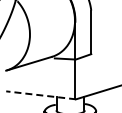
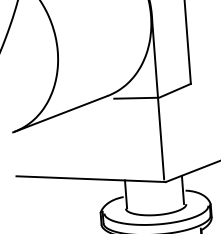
line: (40, 95) -> (89, 179), dashed -> solid

